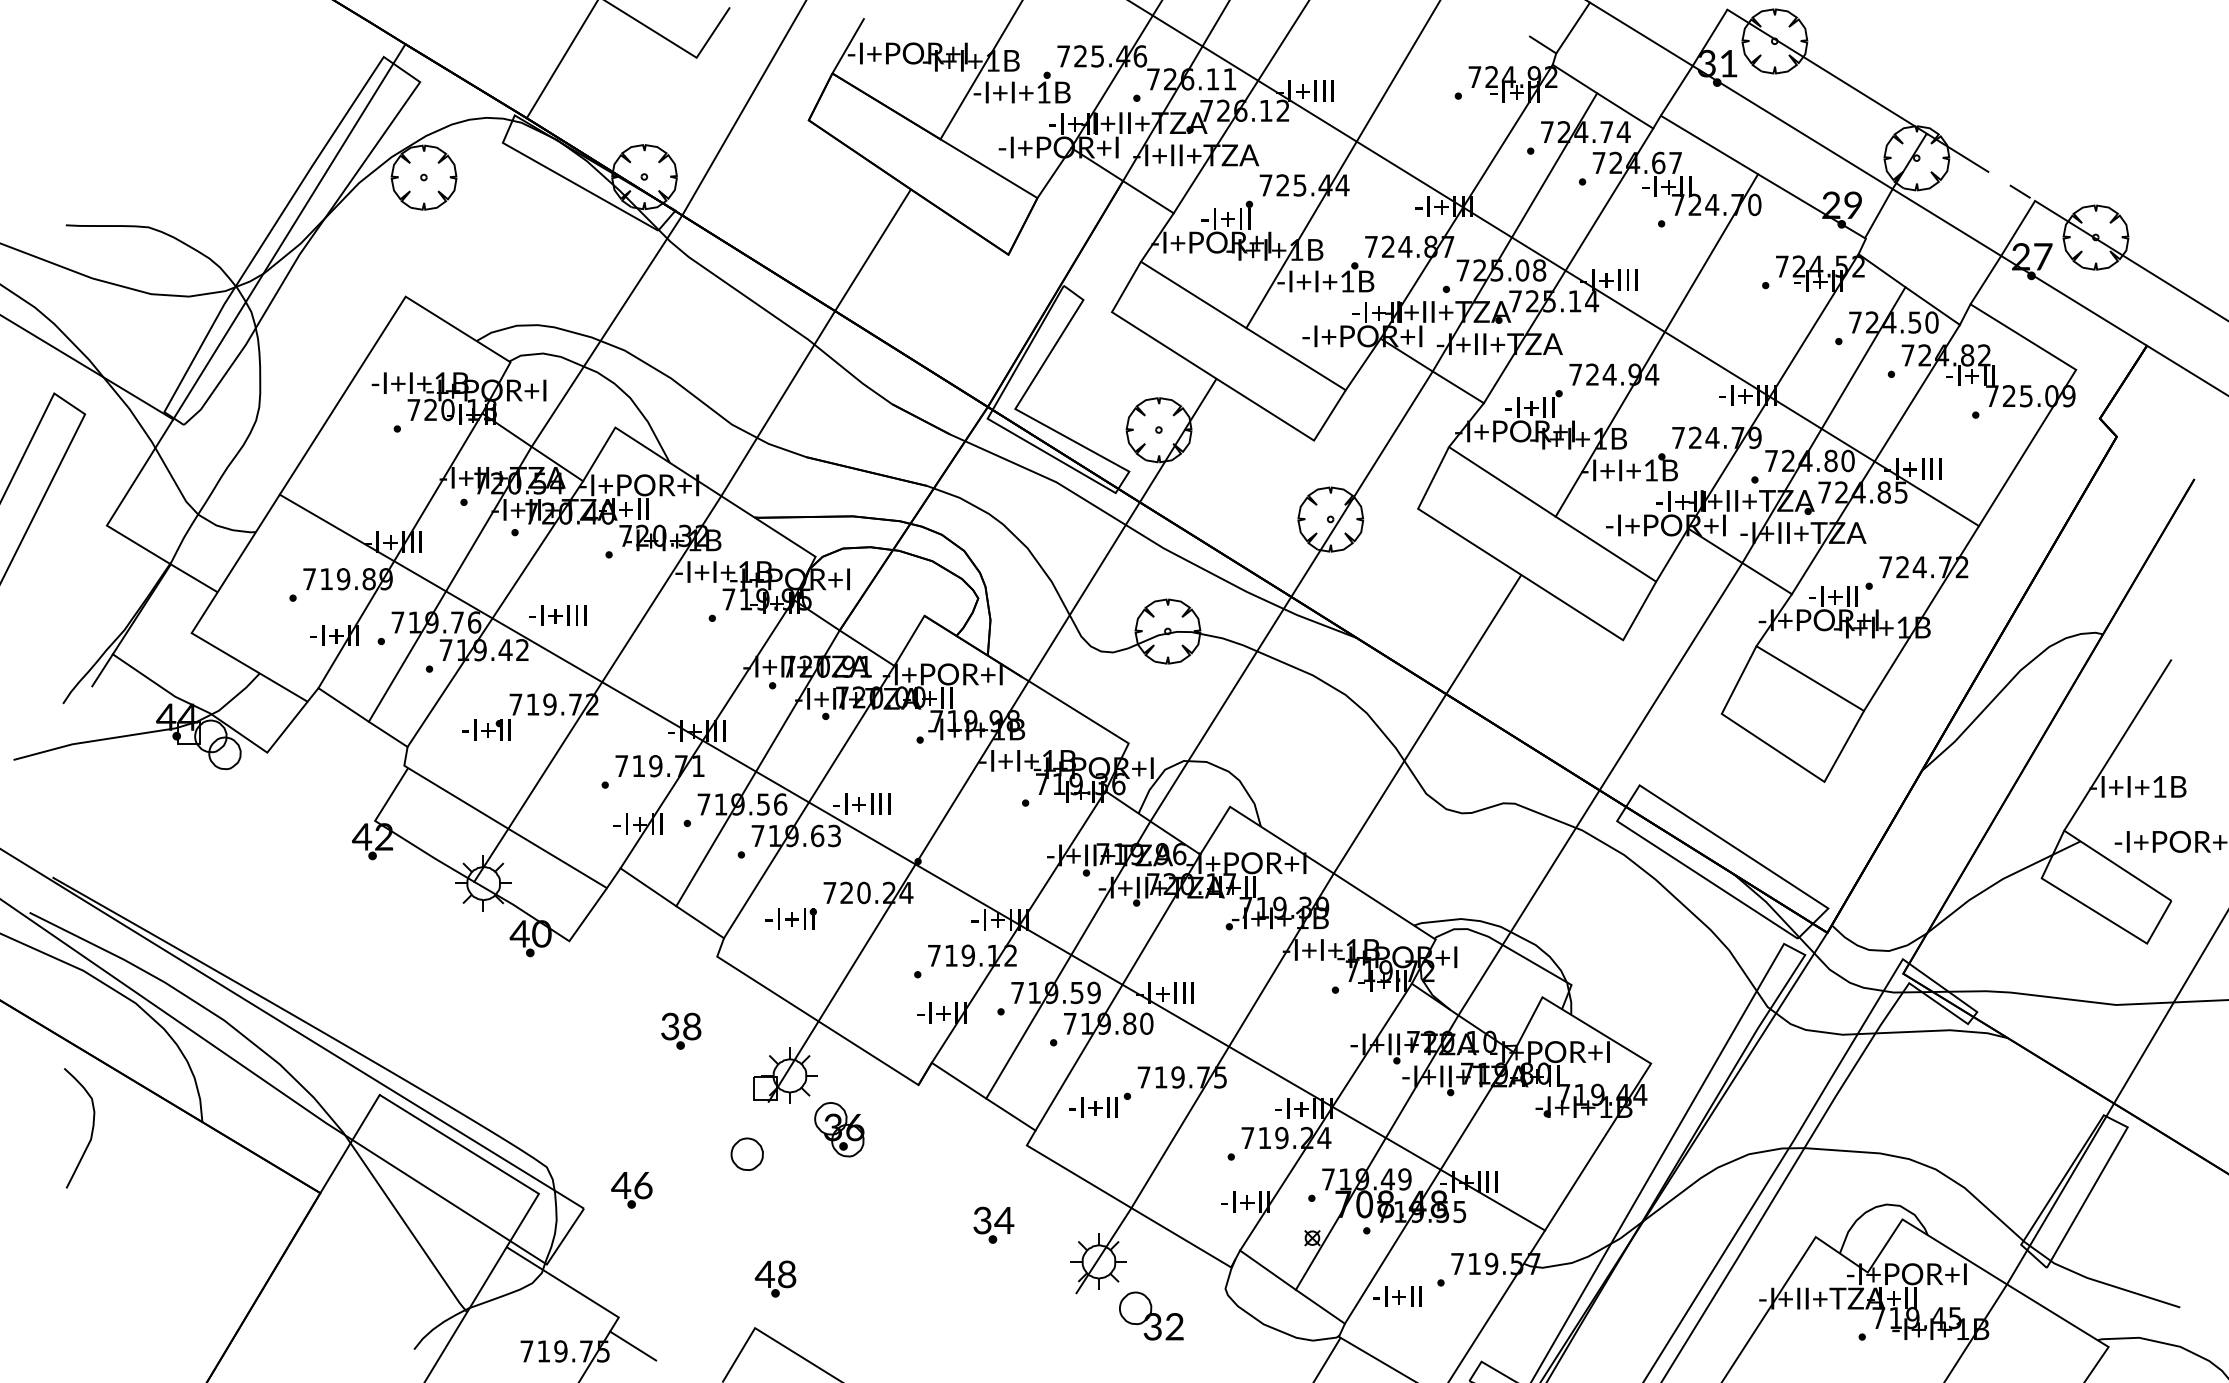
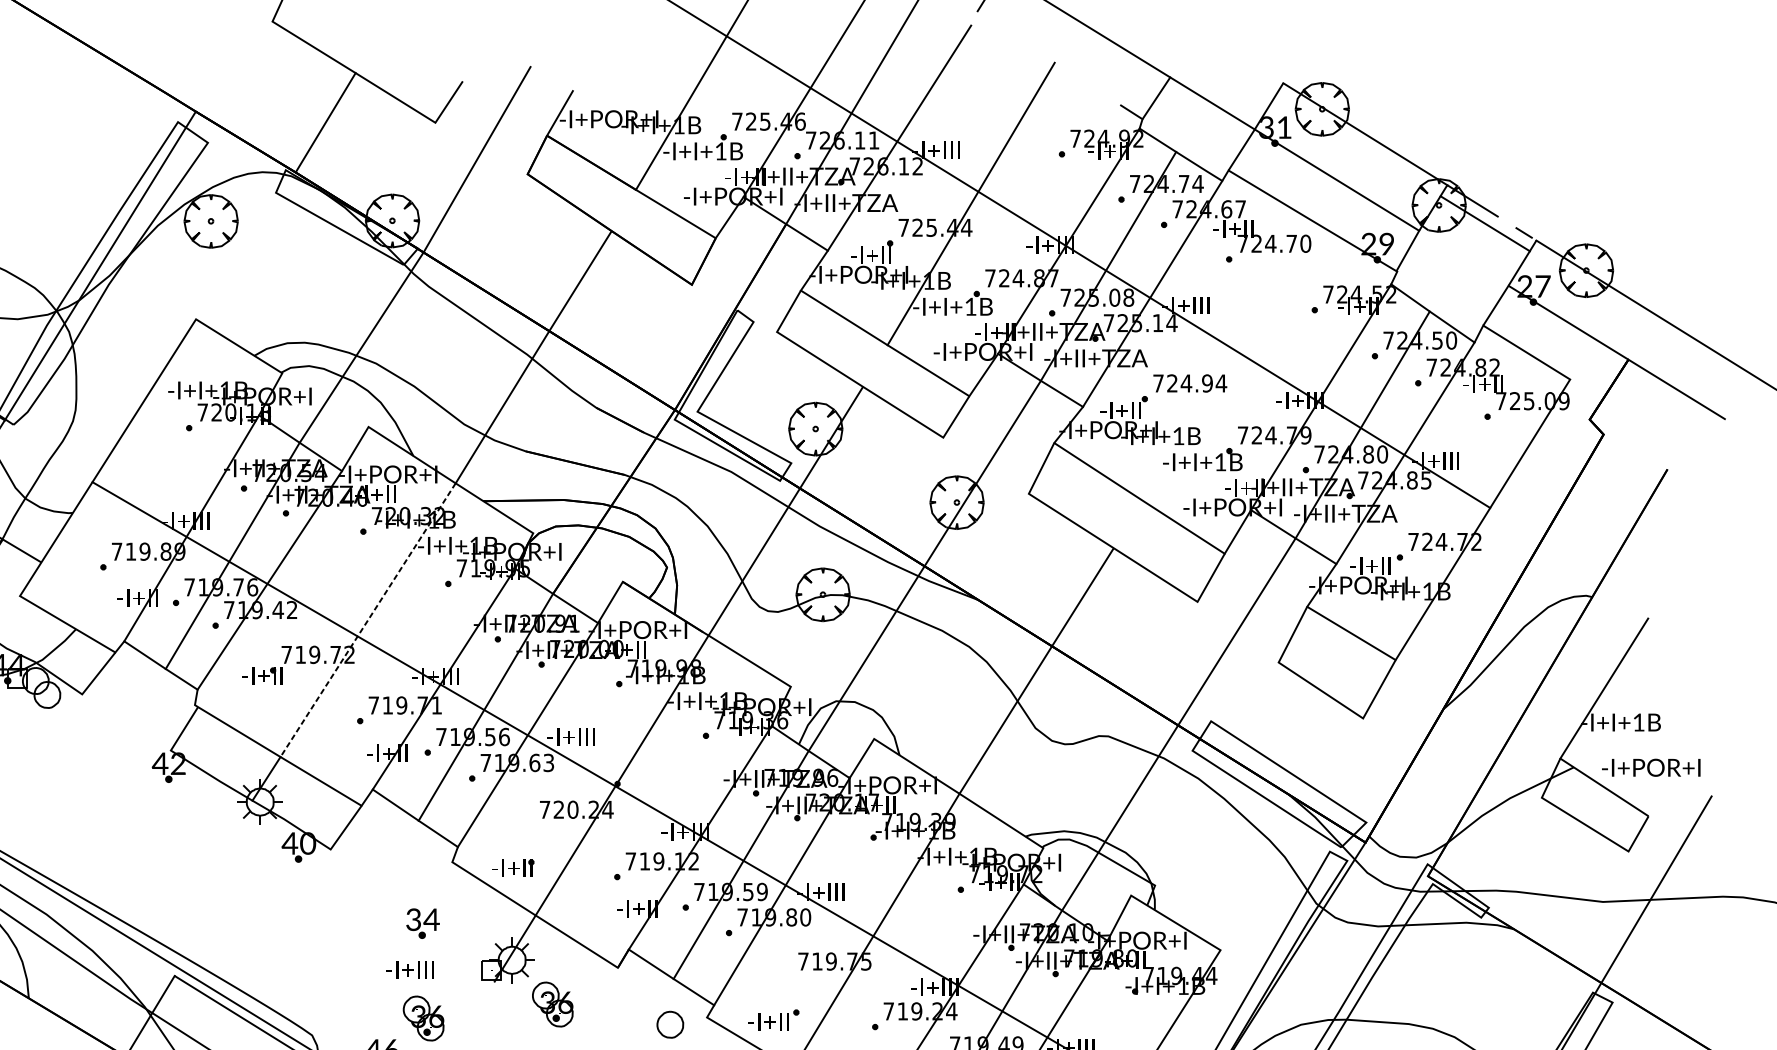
line: (1946, 222) -> (1484, 223), moved
line: (1656, 345) -> (1224, 359), removed
text: (557, 615) -> (409, 969), moved
line: (614, 662) -> (367, 620), solid -> dashed
part: (790, 918) -> (512, 867), moved
text: (691, 1026) -> (431, 919), 38 -> 34
part: (1100, 1104) -> (774, 1019), moved
part: (682, 1146) -> (423, 1018), added
part: (746, 1153) -> (669, 1024), moved

